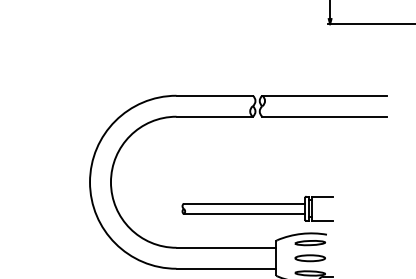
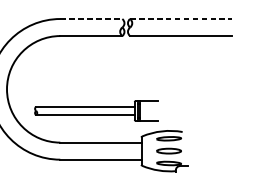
line: (215, 95) -> (91, 18), solid -> dashed
line: (324, 95) -> (180, 18), solid -> dashed
part: (257, 208) -> (96, 110), moved

